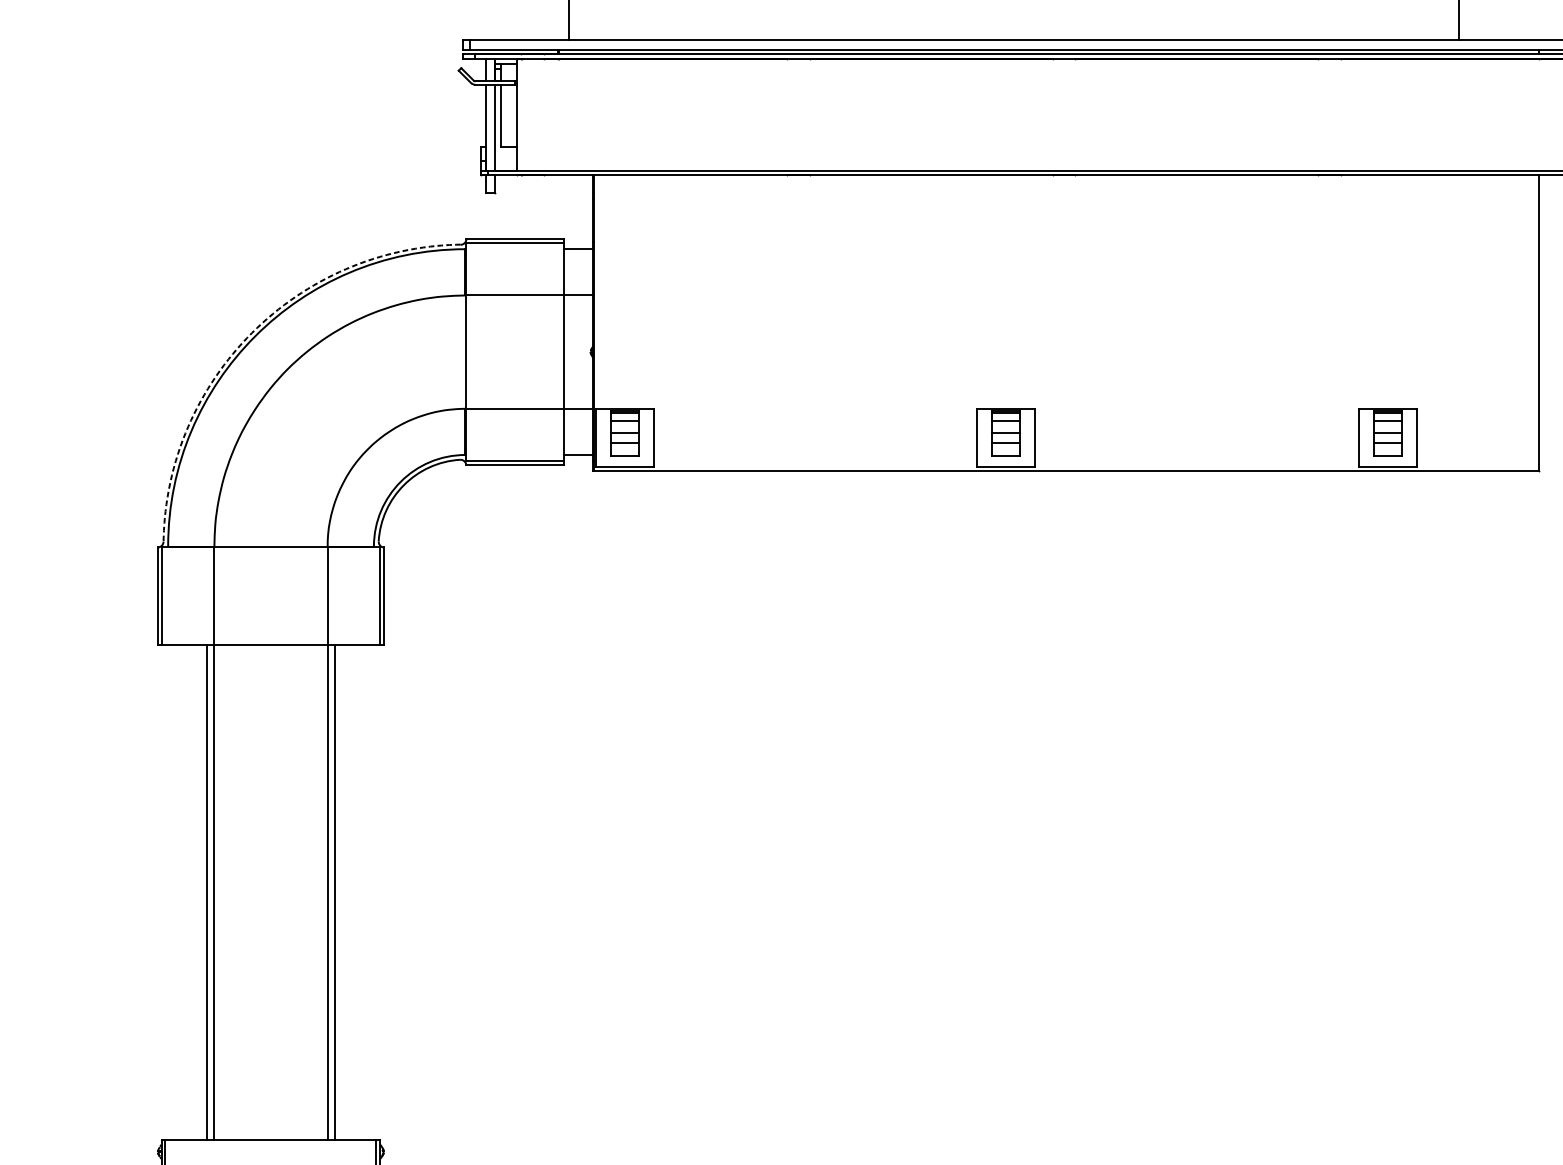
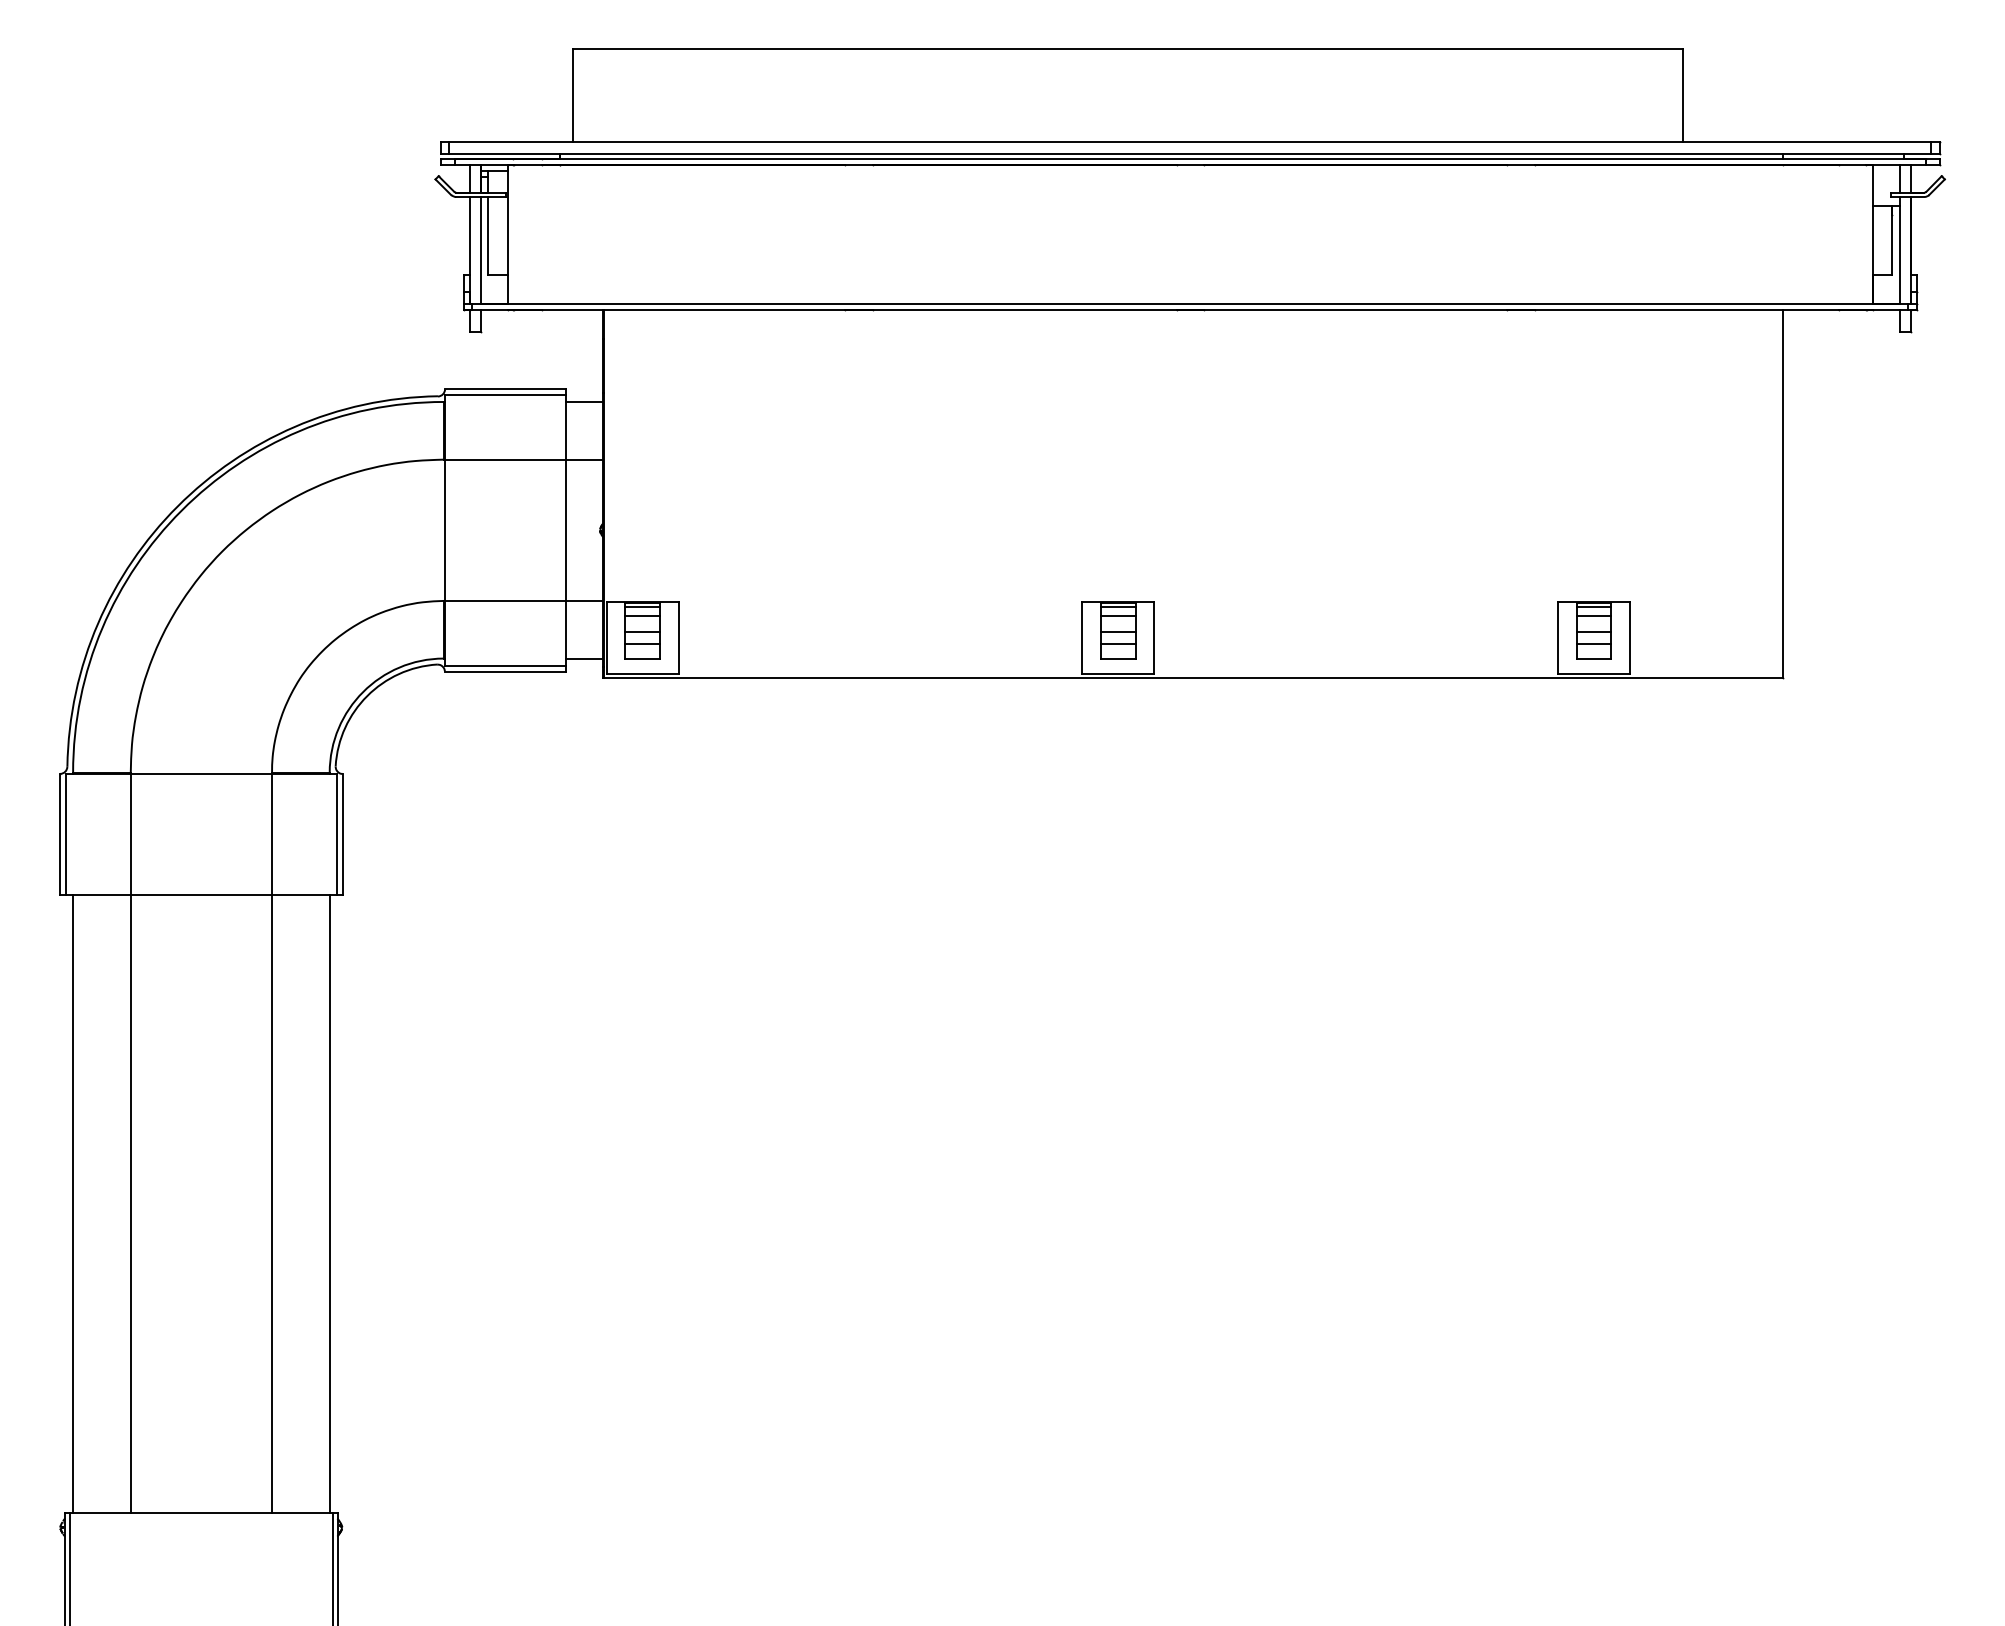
arc: (251, 333) -> (177, 506), dashed -> solid
line: (207, 892) -> (73, 1204), moved
line: (334, 892) -> (329, 1204), moved

